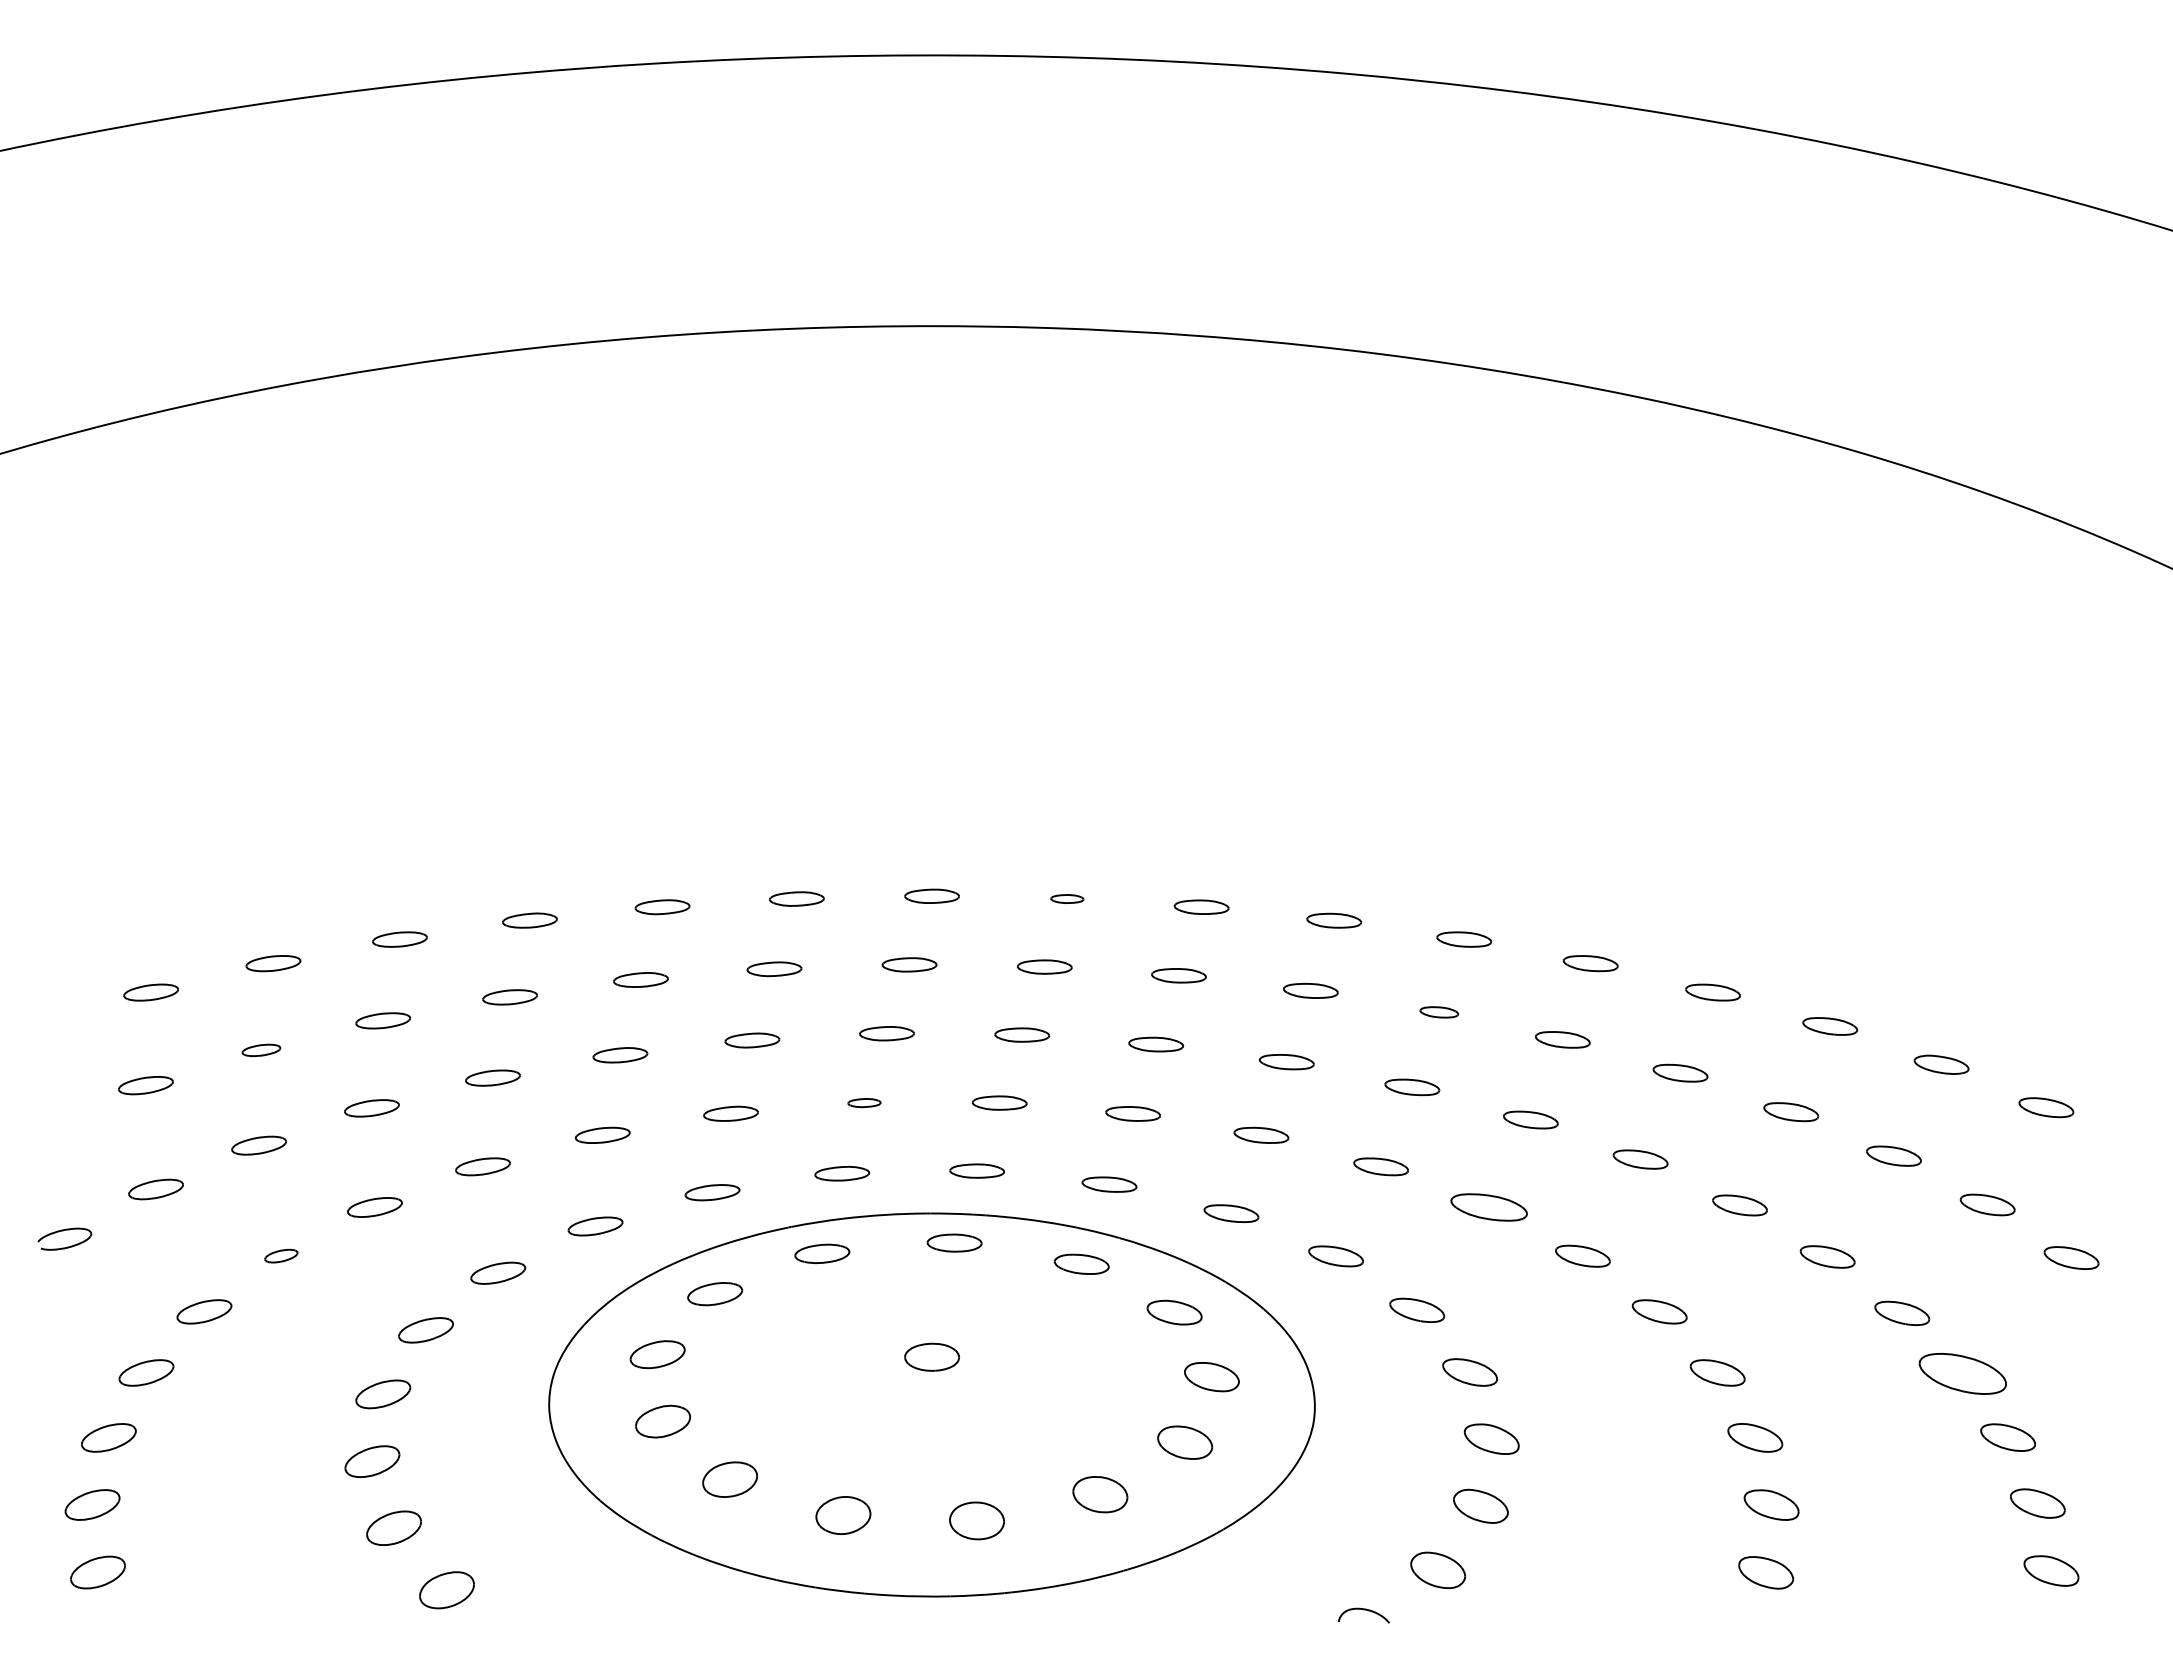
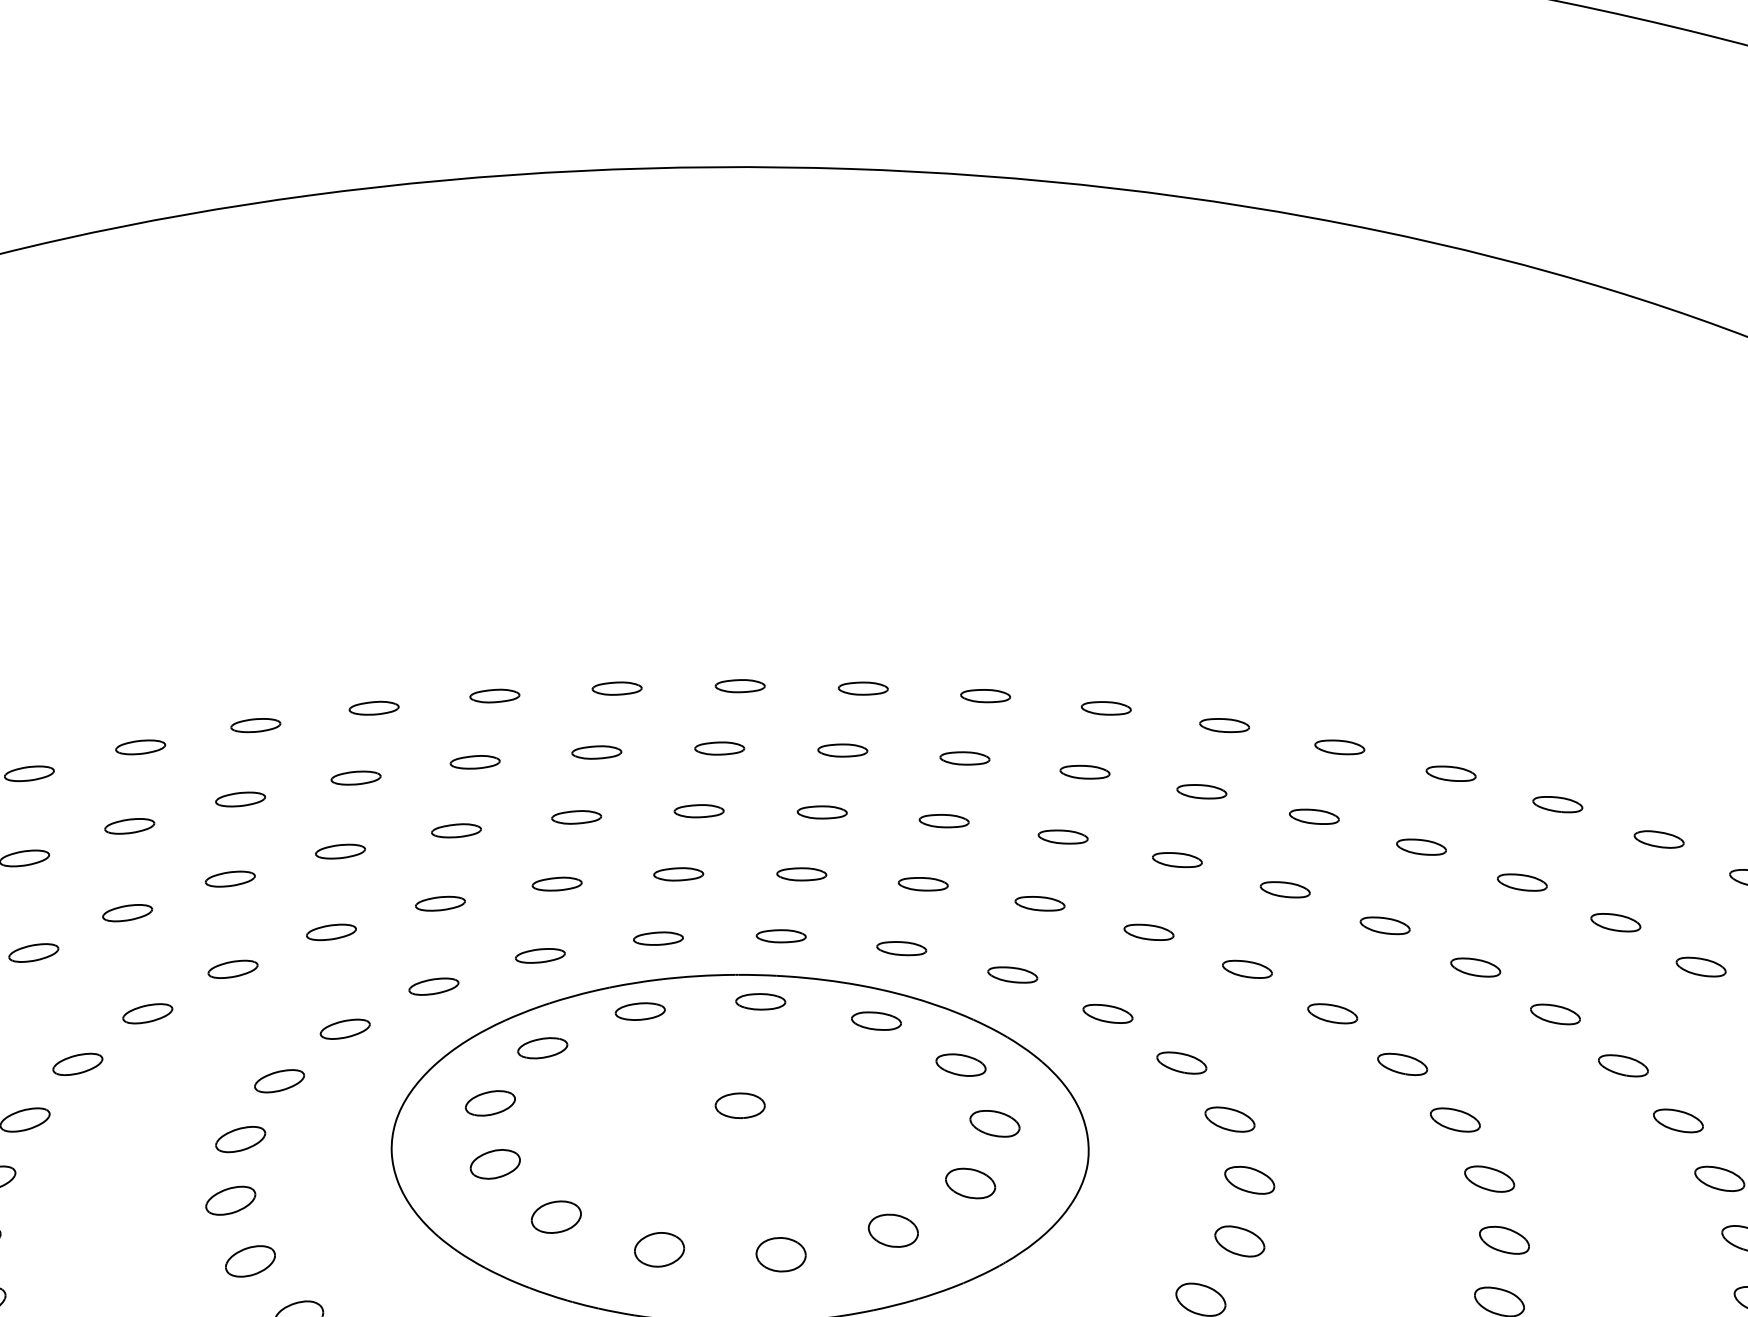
part: (1067, 898) -> (863, 688), size x1.67
part: (1439, 1012) -> (1202, 791), size x1.43
part: (261, 1050) -> (129, 826), size x1.43
part: (864, 1102) -> (678, 873), size x1.67
part: (1489, 1207) -> (1247, 969), size x0.71
part: (281, 1255) -> (148, 1013), size x1.67
part: (1962, 1373) -> (1678, 1120), size x0.62

